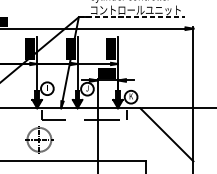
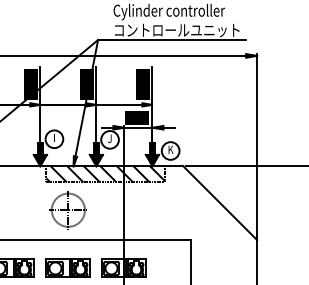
line: (131, 17) -> (171, 40), dashed -> solid
hatch: (84, 114) -> (105, 174), added
part: (38, 140) -> (67, 210), moved

